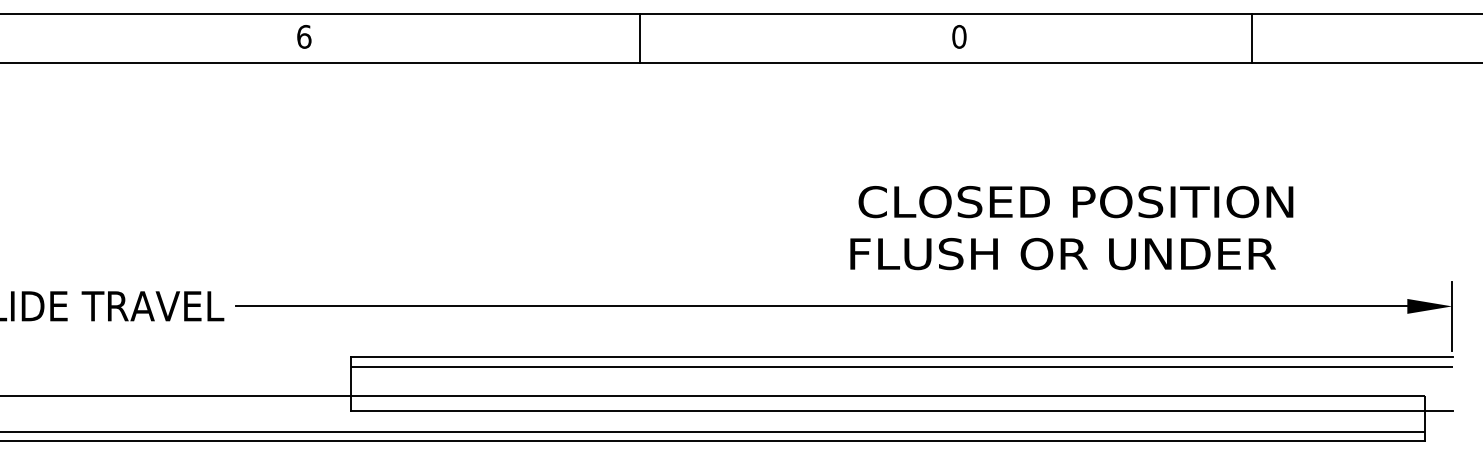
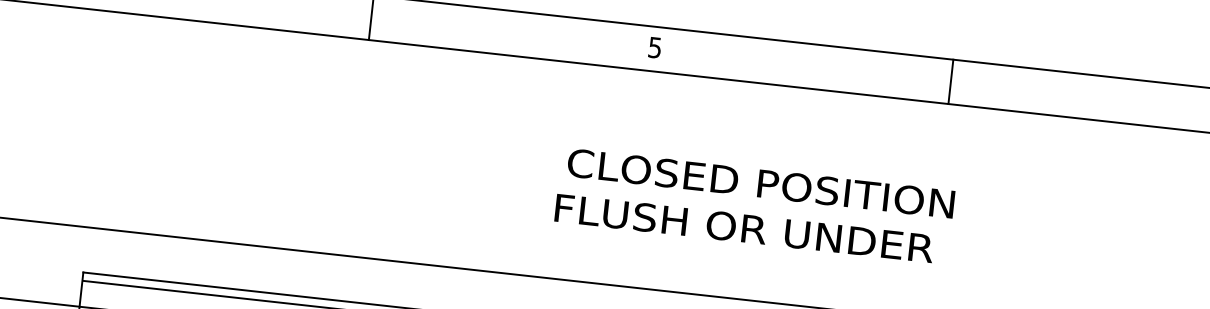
text: (959, 36) -> (655, 47), 0 -> 5
line: (1251, 38) -> (950, 81), moved
text: (1071, 228) -> (754, 206), moved

